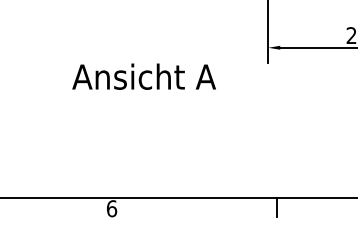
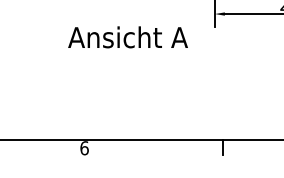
text: (143, 76) -> (127, 37), moved

